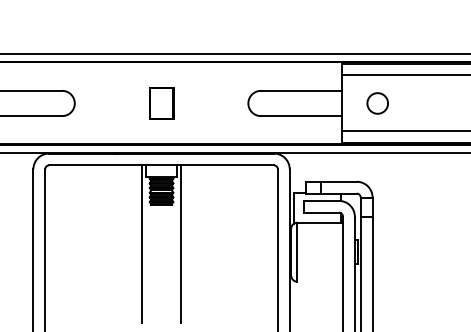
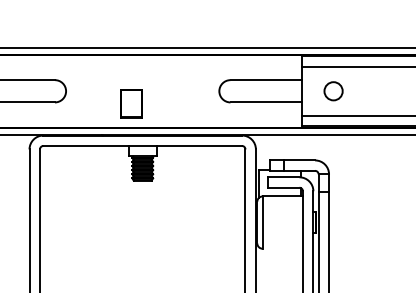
part: (161, 103) -> (131, 103), moved
line: (141, 244) -> (124, 215), removed
line: (181, 244) -> (160, 215), removed

